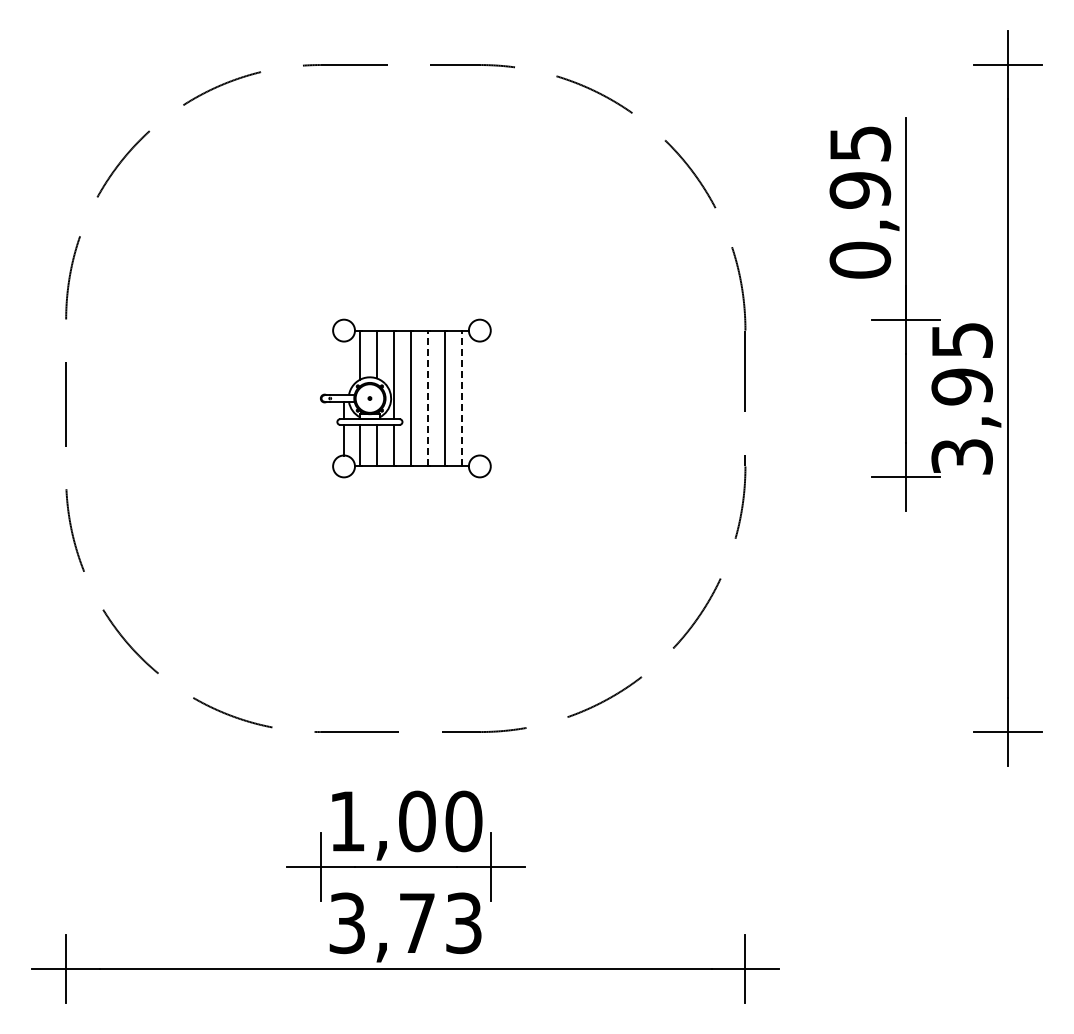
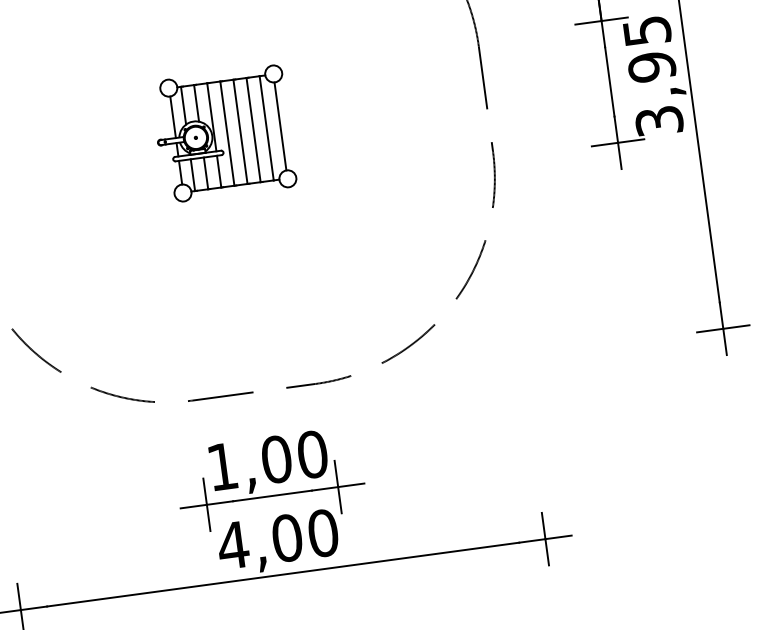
line: (344, 368) -> (173, 117), added
line: (427, 398) -> (240, 131), dashed -> solid
line: (461, 398) -> (266, 128), dashed -> solid
line: (479, 398) -> (280, 126), added
text: (404, 923) -> (277, 539), 3,73 -> 4,00

